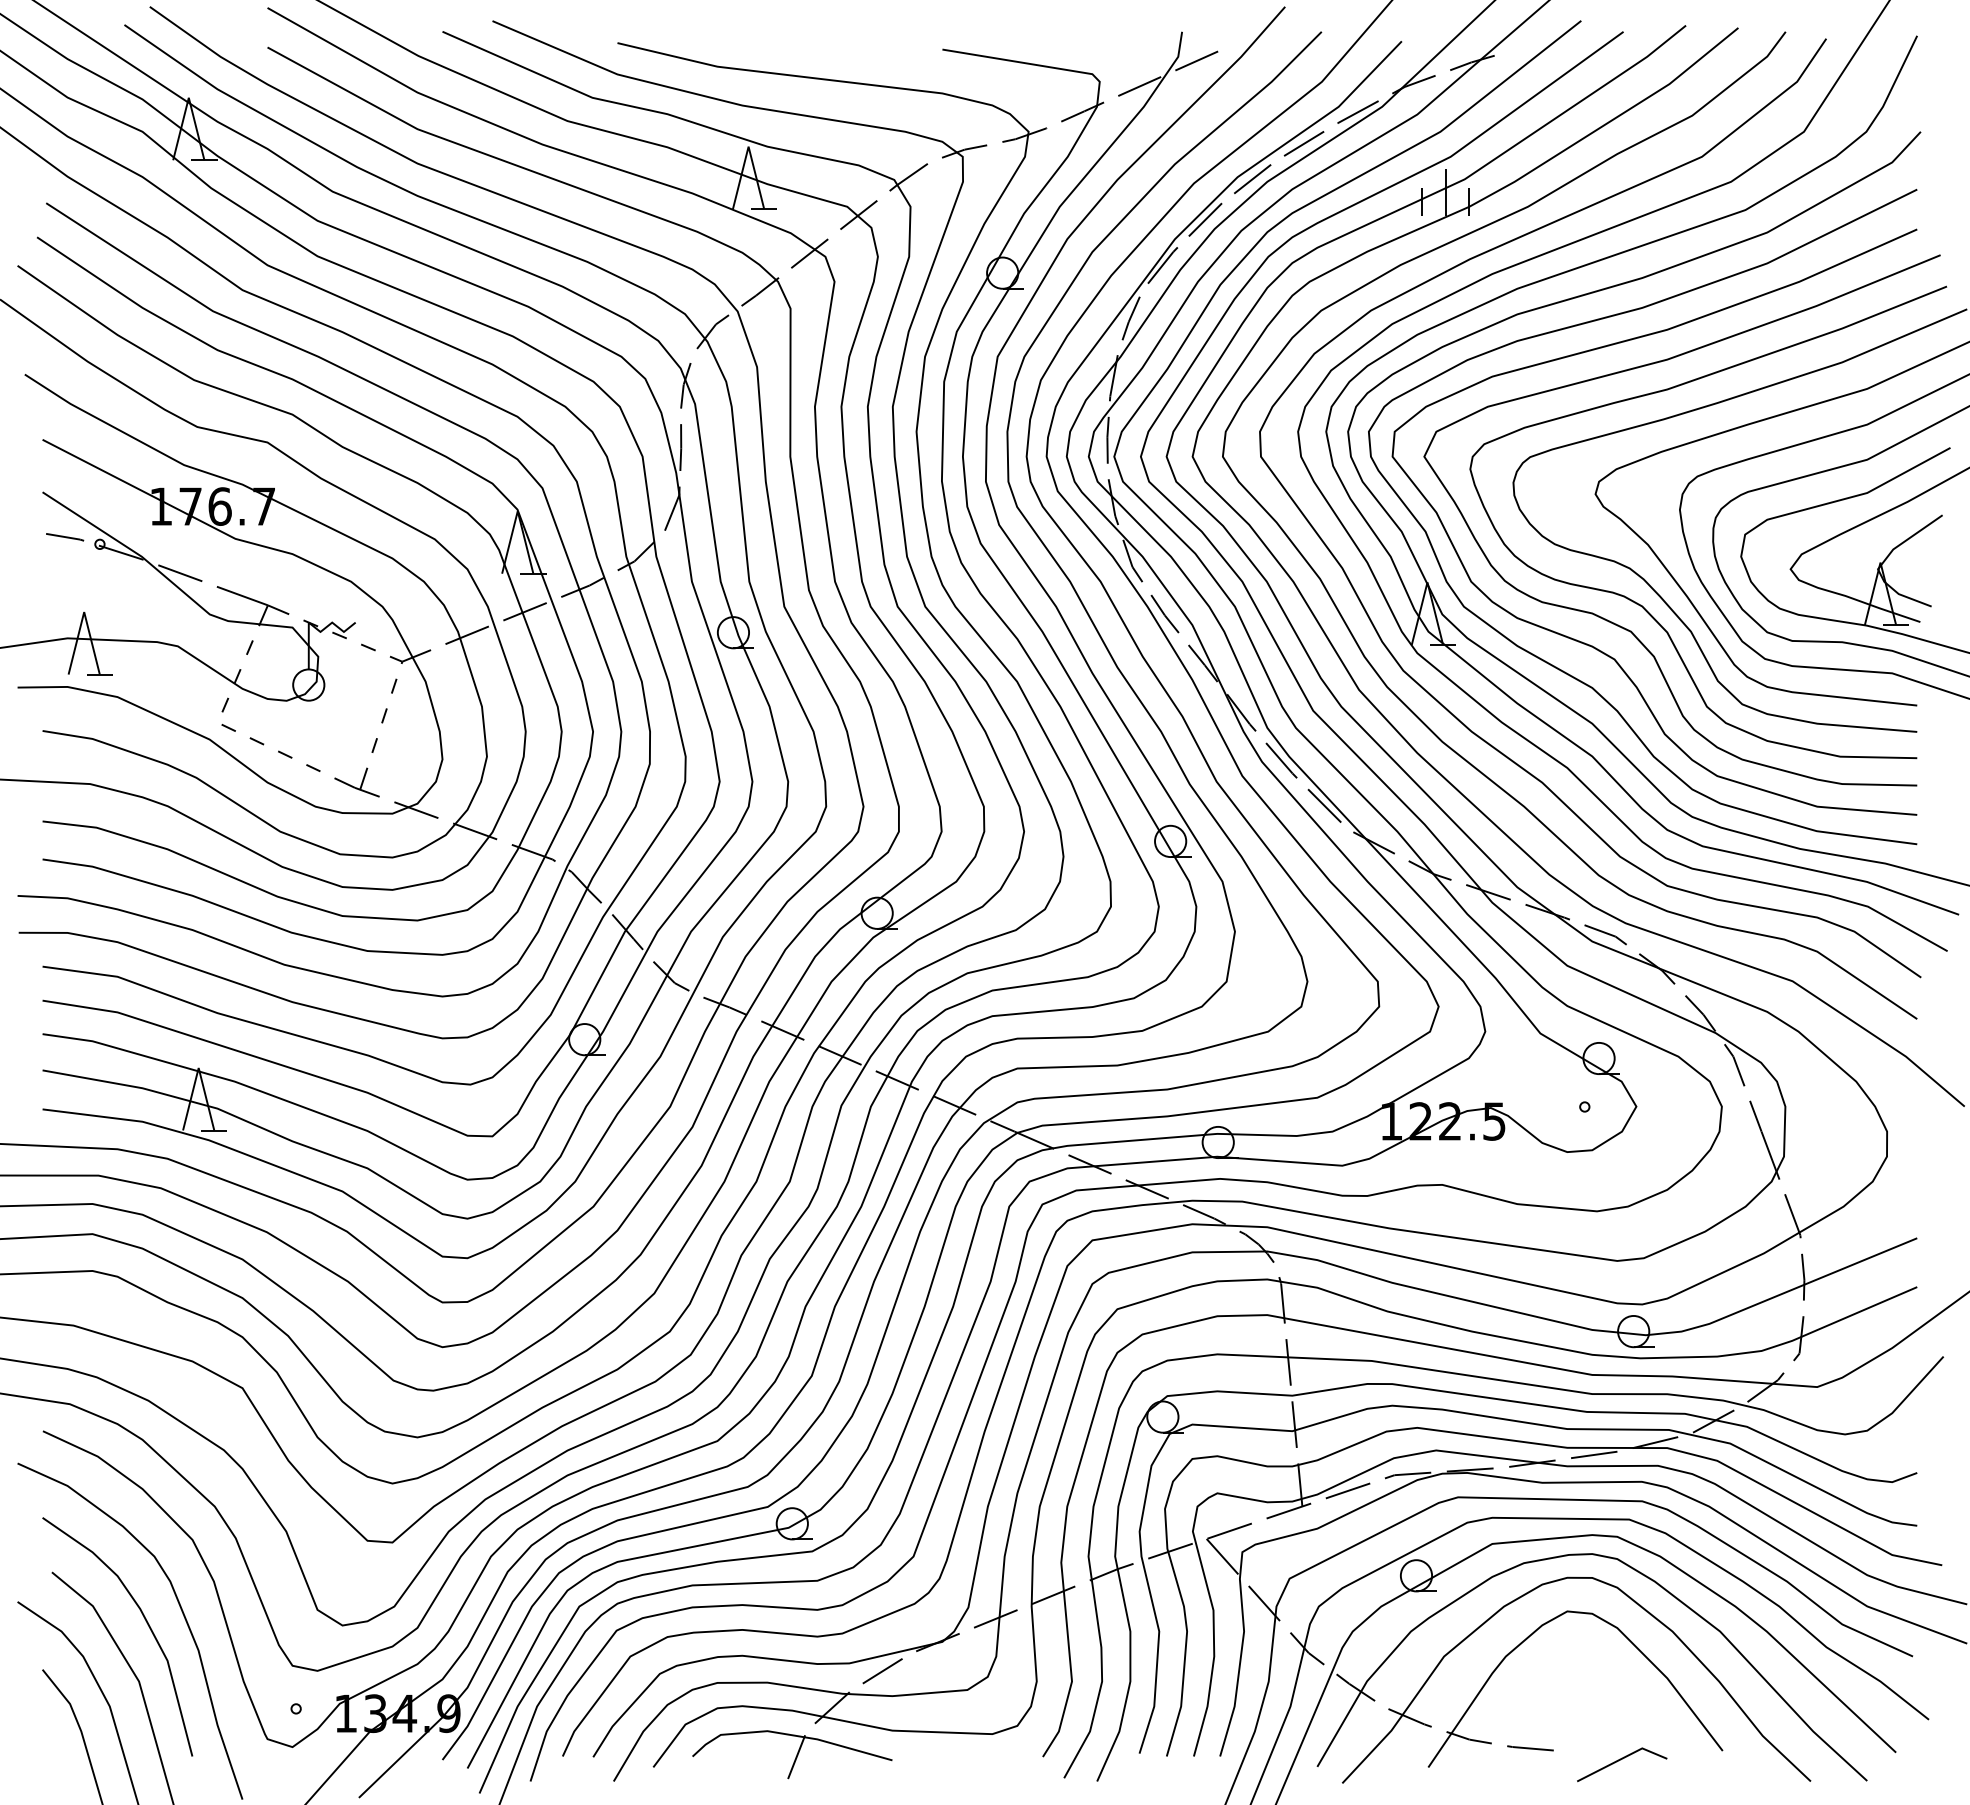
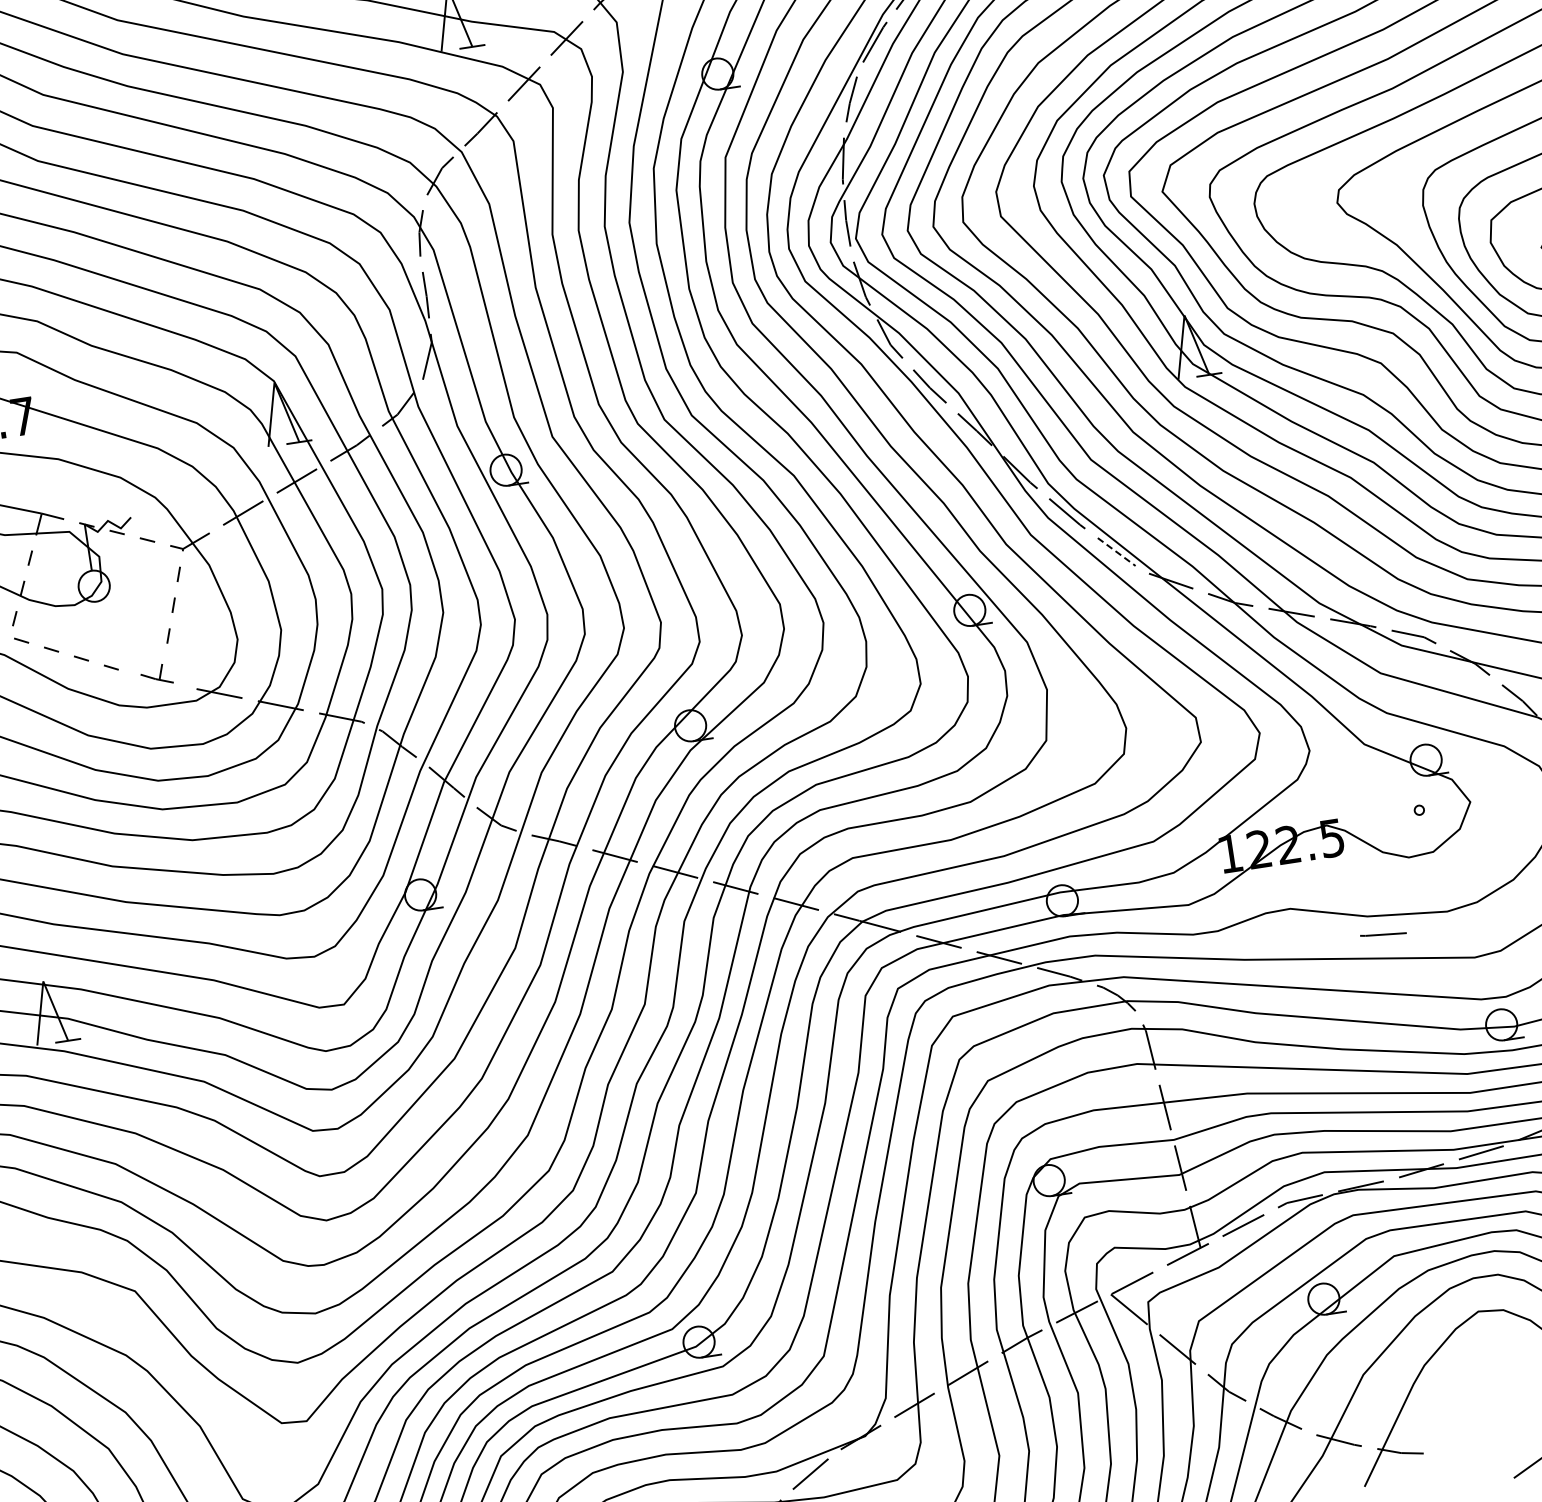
part: (356, 782) -> (156, 675), size x0.7
line: (1325, 806) -> (1117, 552), solid -> dashed
line: (1530, 1748) -> (1383, 934), moved

